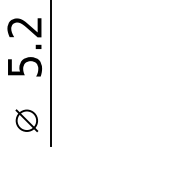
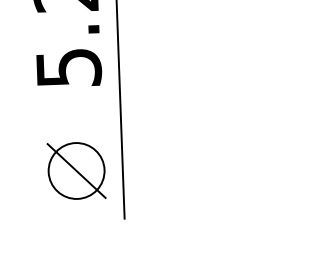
part: (26, 120) -> (75, 170), size x1.43

